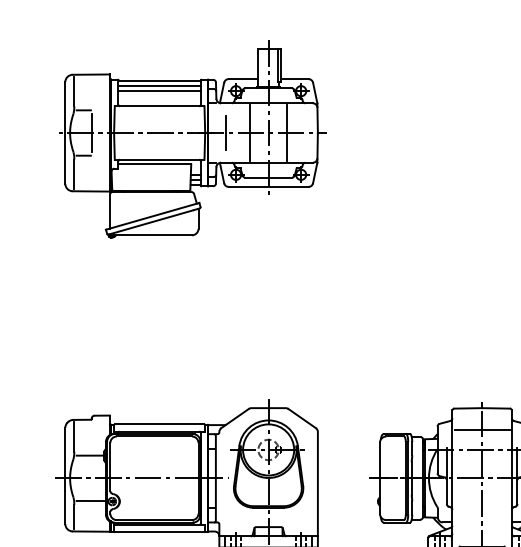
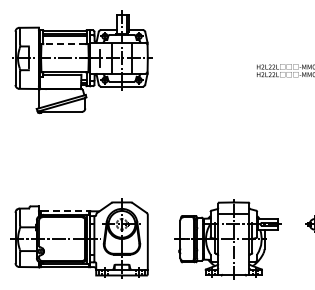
line: (158, 106) -> (64, 44), solid -> dashed
line: (160, 423) -> (65, 210), solid -> dashed

